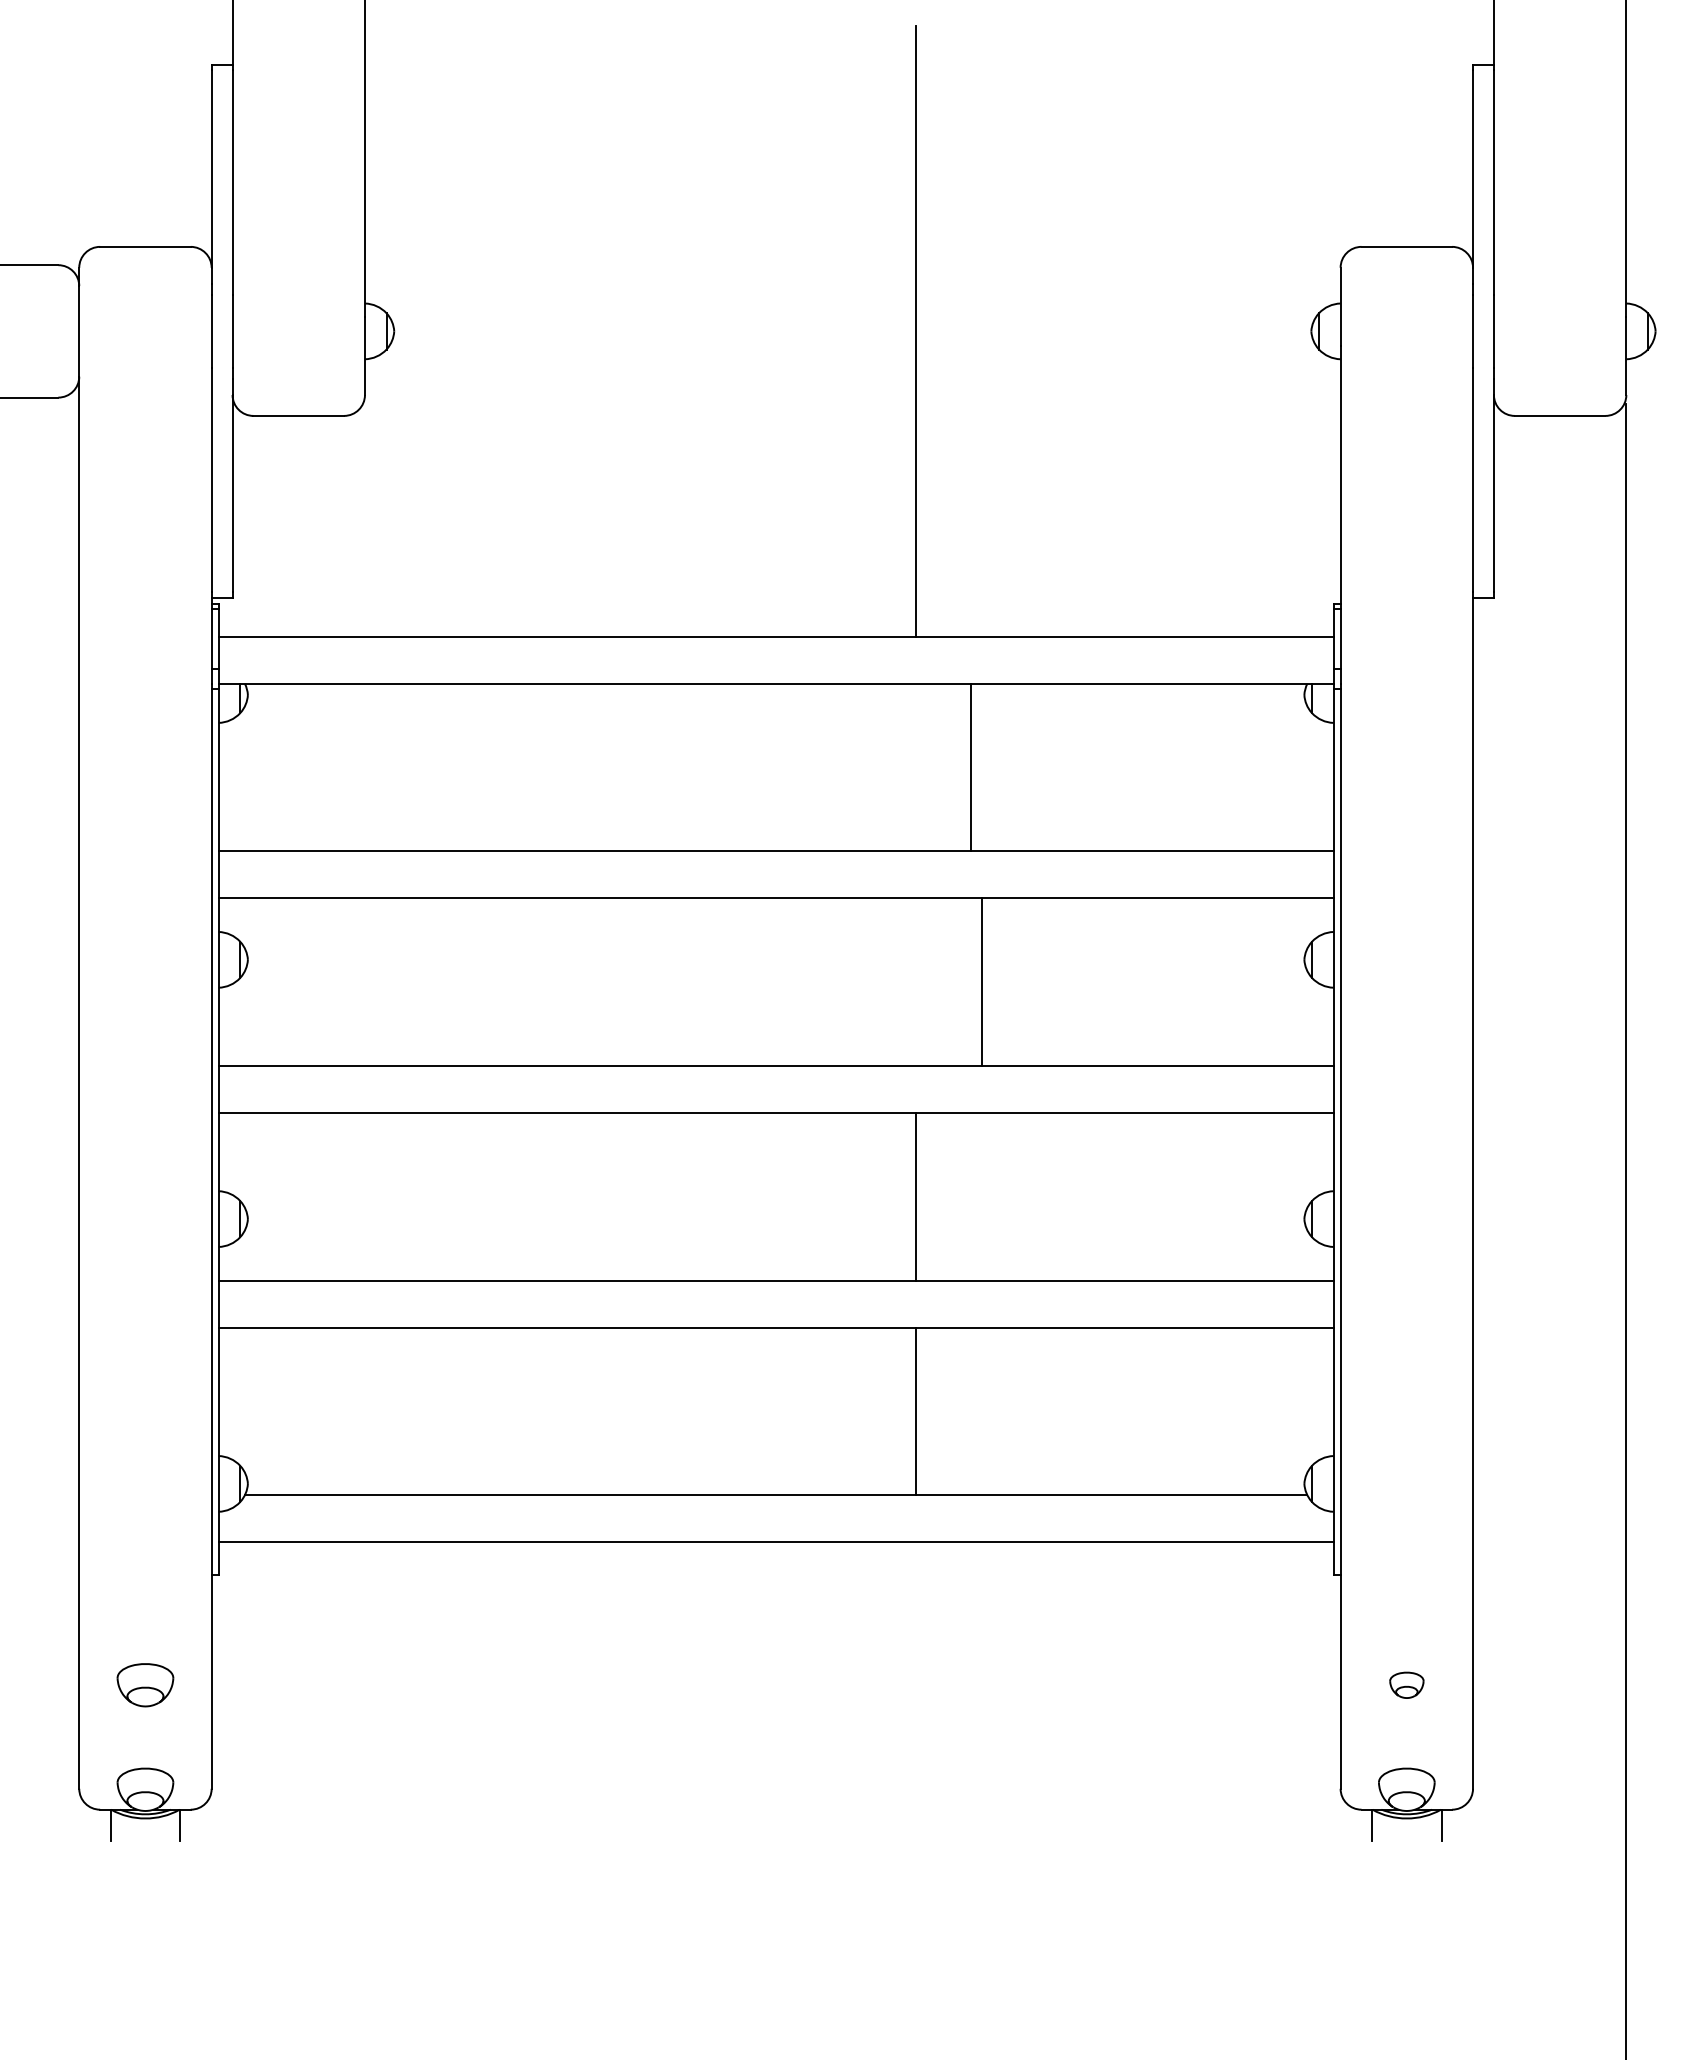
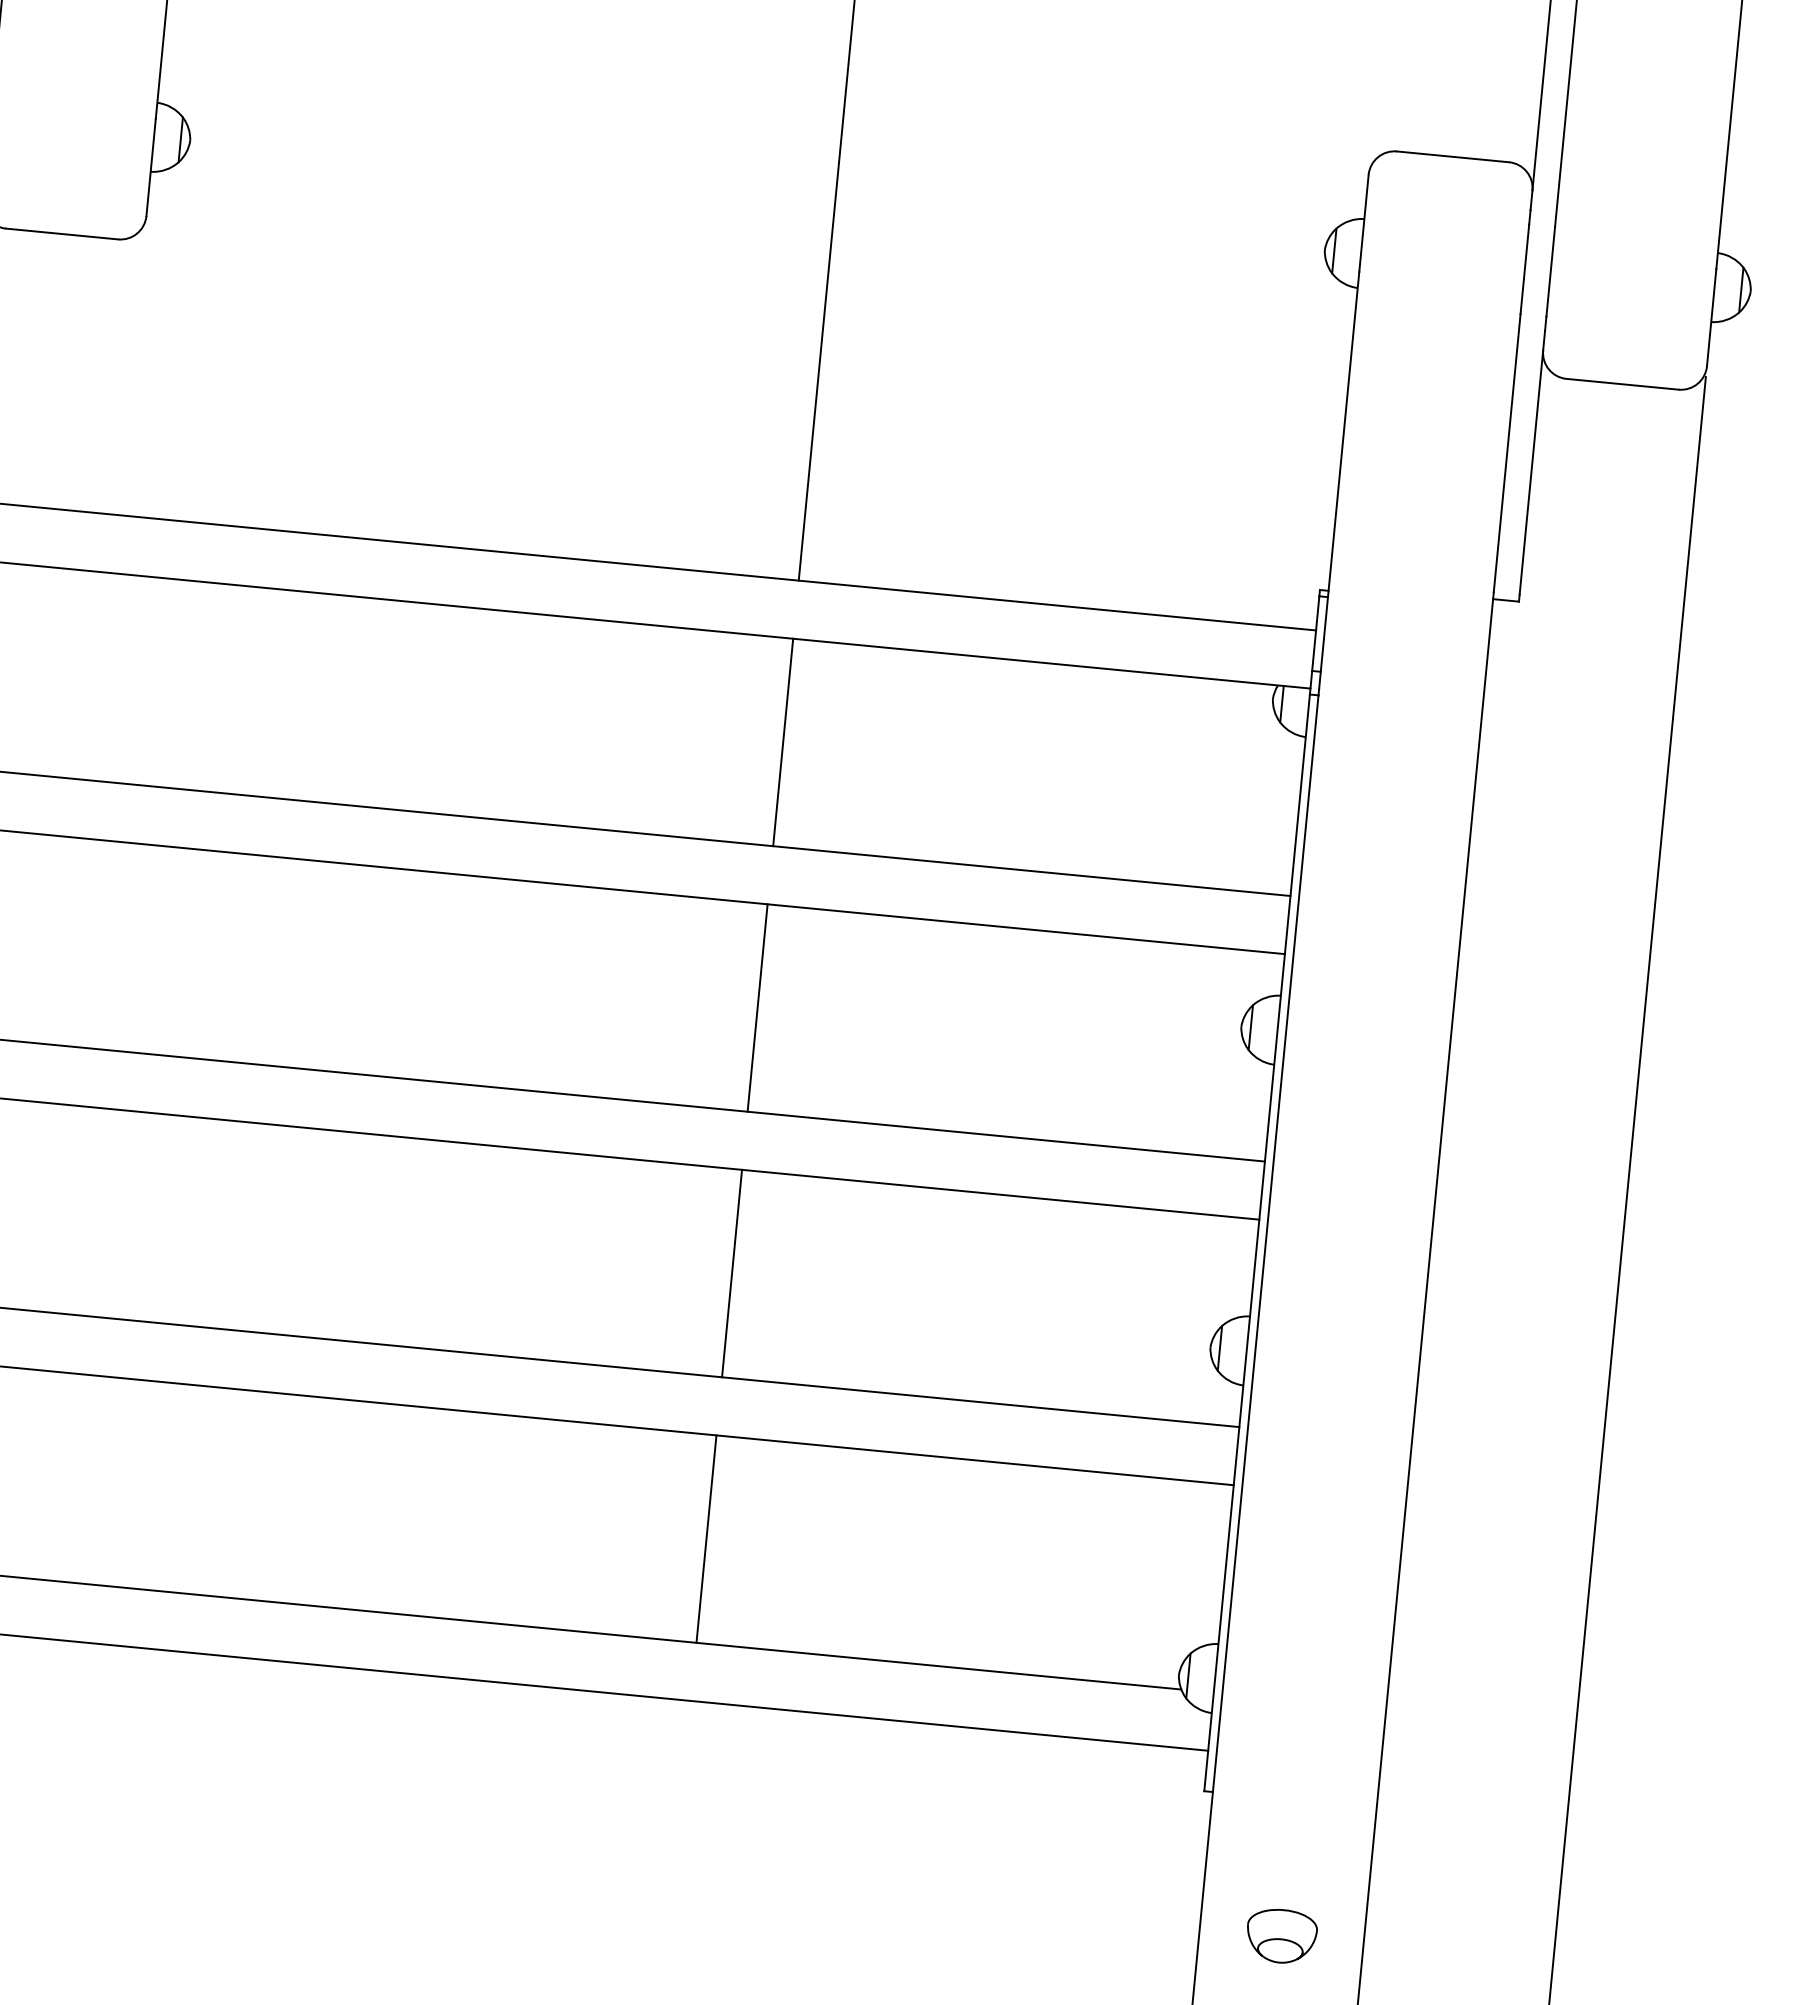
line: (970, 767) -> (783, 742), moved
line: (981, 982) -> (757, 1008), moved
part: (1406, 1685) -> (1281, 1936), size x1.67

